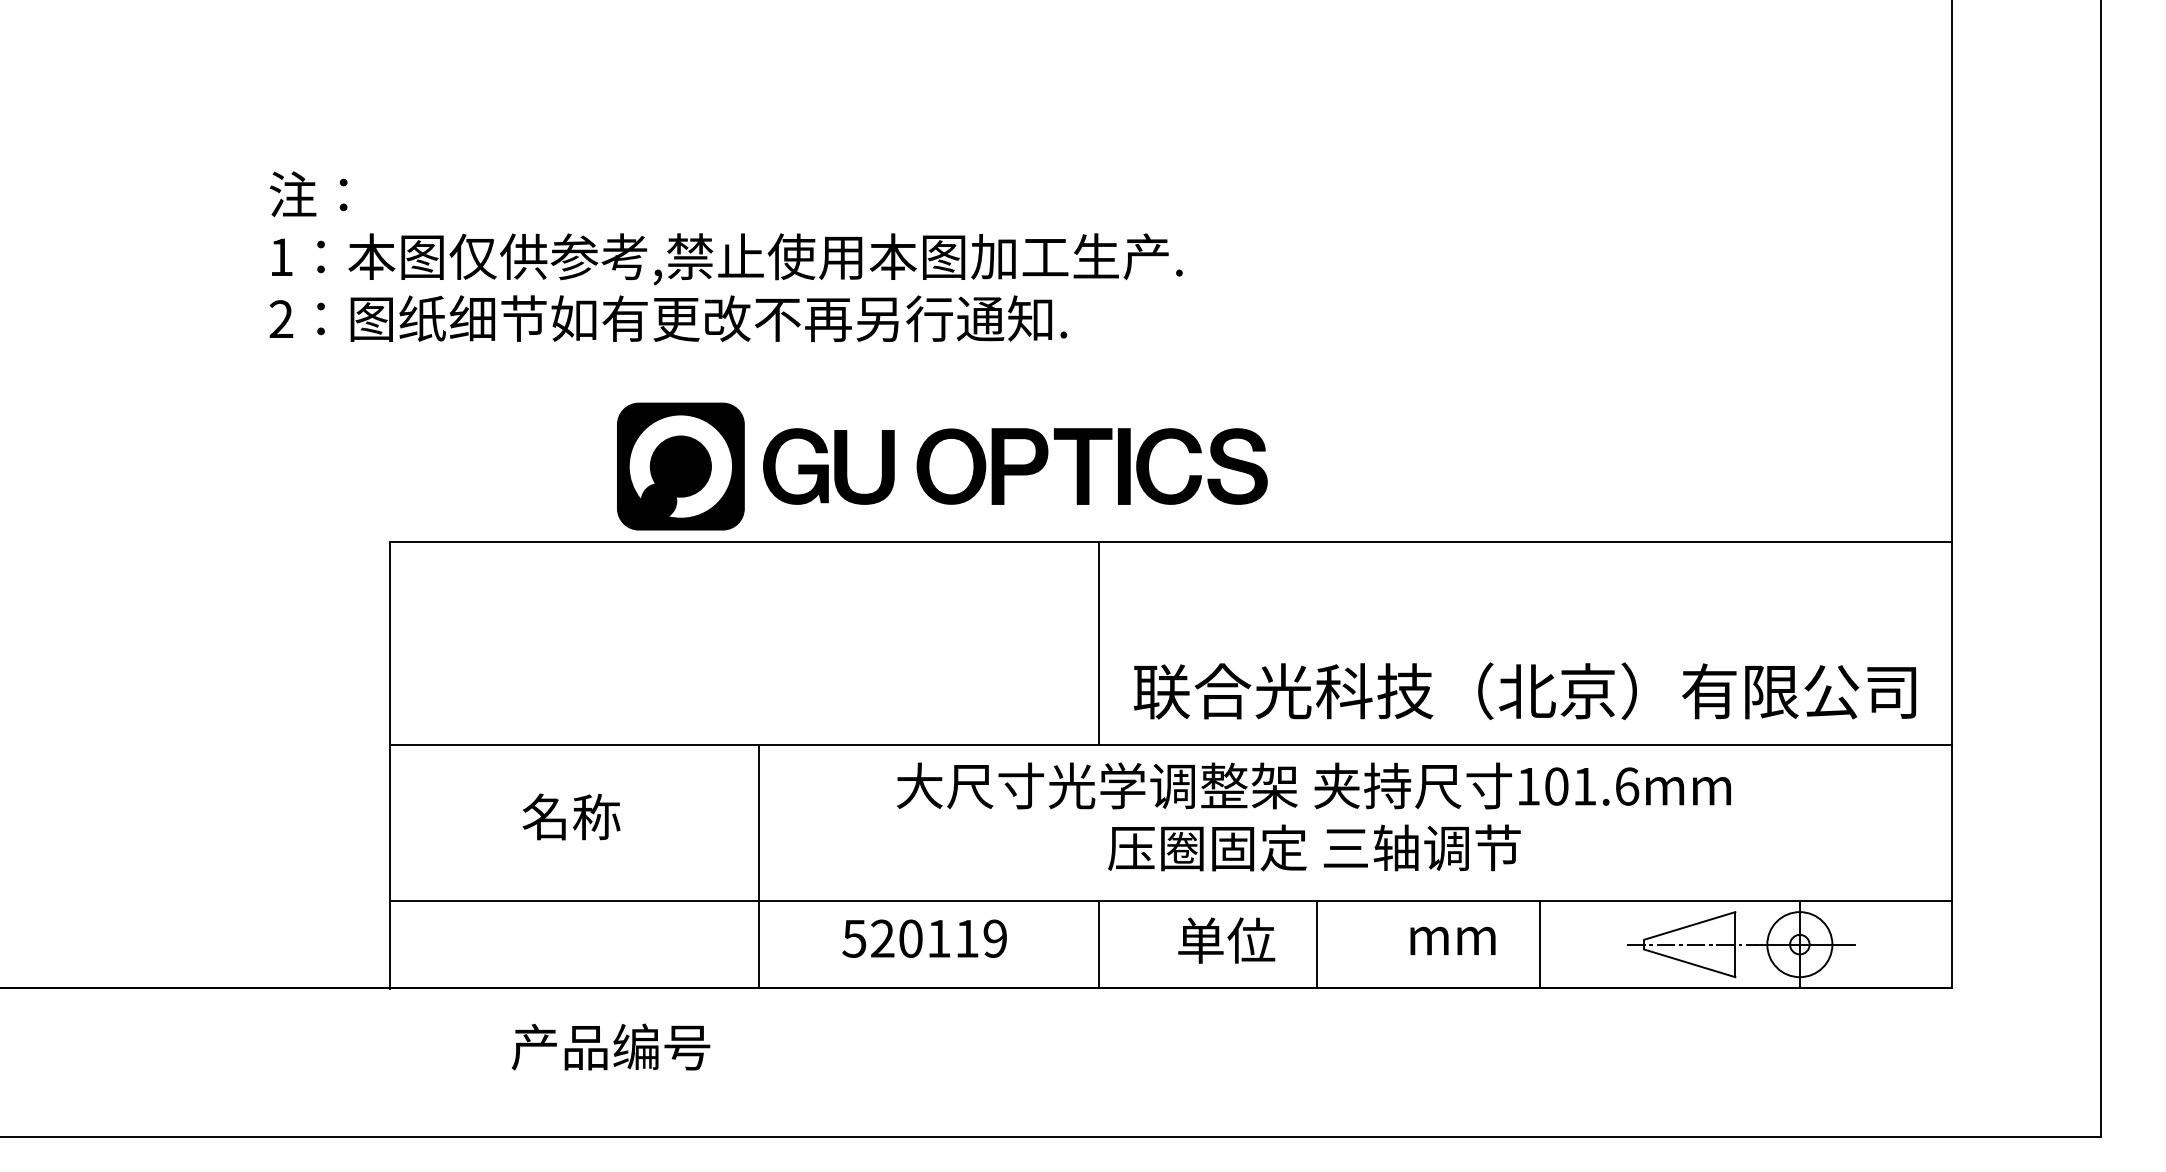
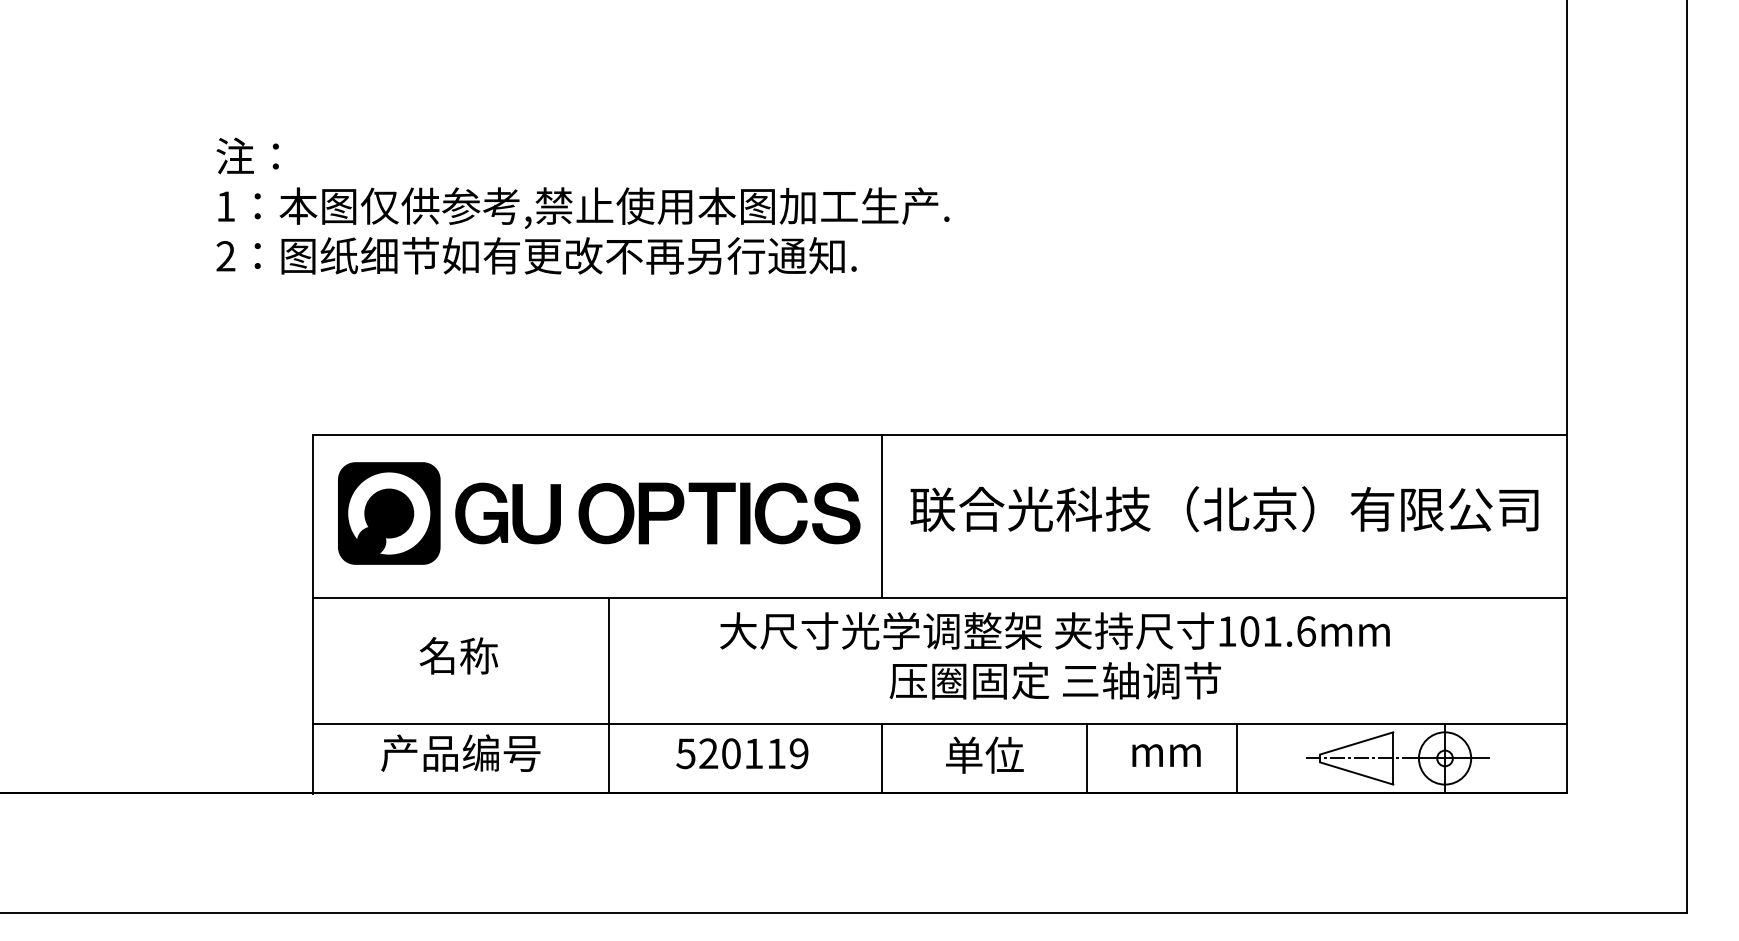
part: (942, 466) -> (599, 513), moved
text: (1524, 690) -> (1223, 508), moved
line: (1317, 944) -> (1086, 758), moved
text: (610, 1046) -> (460, 752), moved

